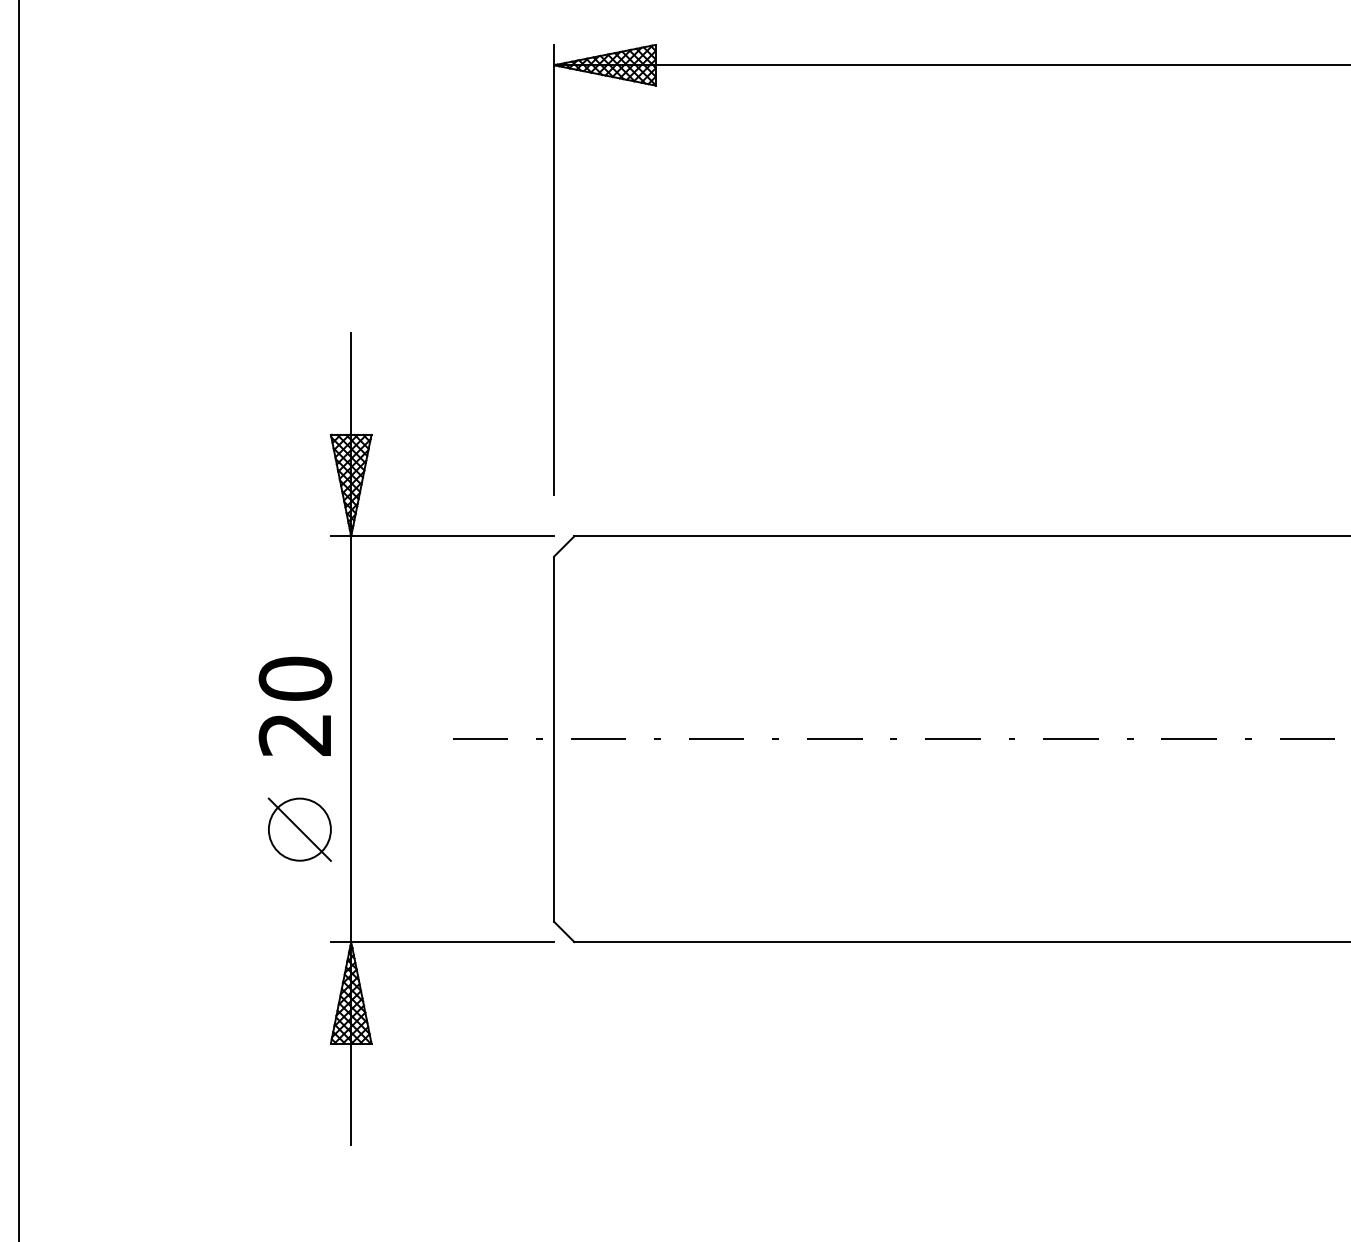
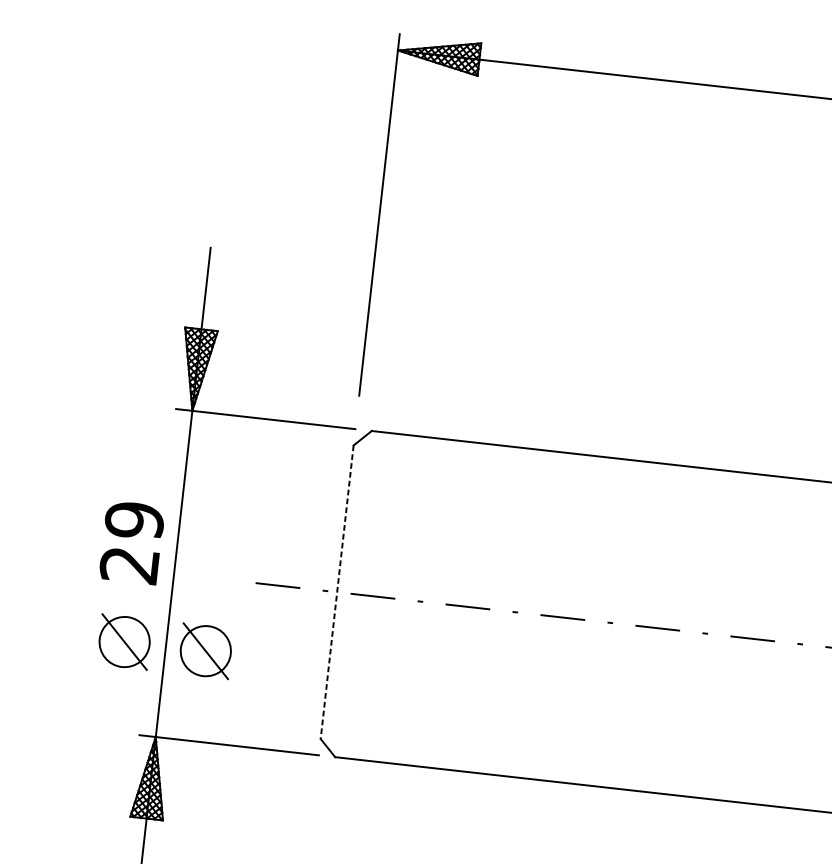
text: (295, 678) -> (134, 520), 20 -> 29
line: (554, 739) -> (337, 592), solid -> dashed
part: (400, 829) -> (205, 650), added

